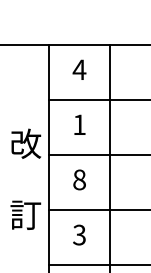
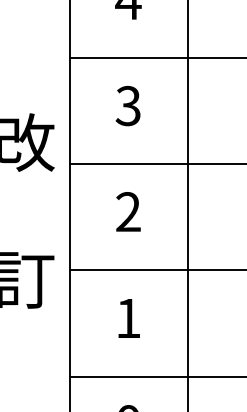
text: (79, 124) -> (128, 105), 1 -> 3
text: (79, 179) -> (128, 211), 8 -> 2
text: (79, 234) -> (128, 317), 3 -> 1

